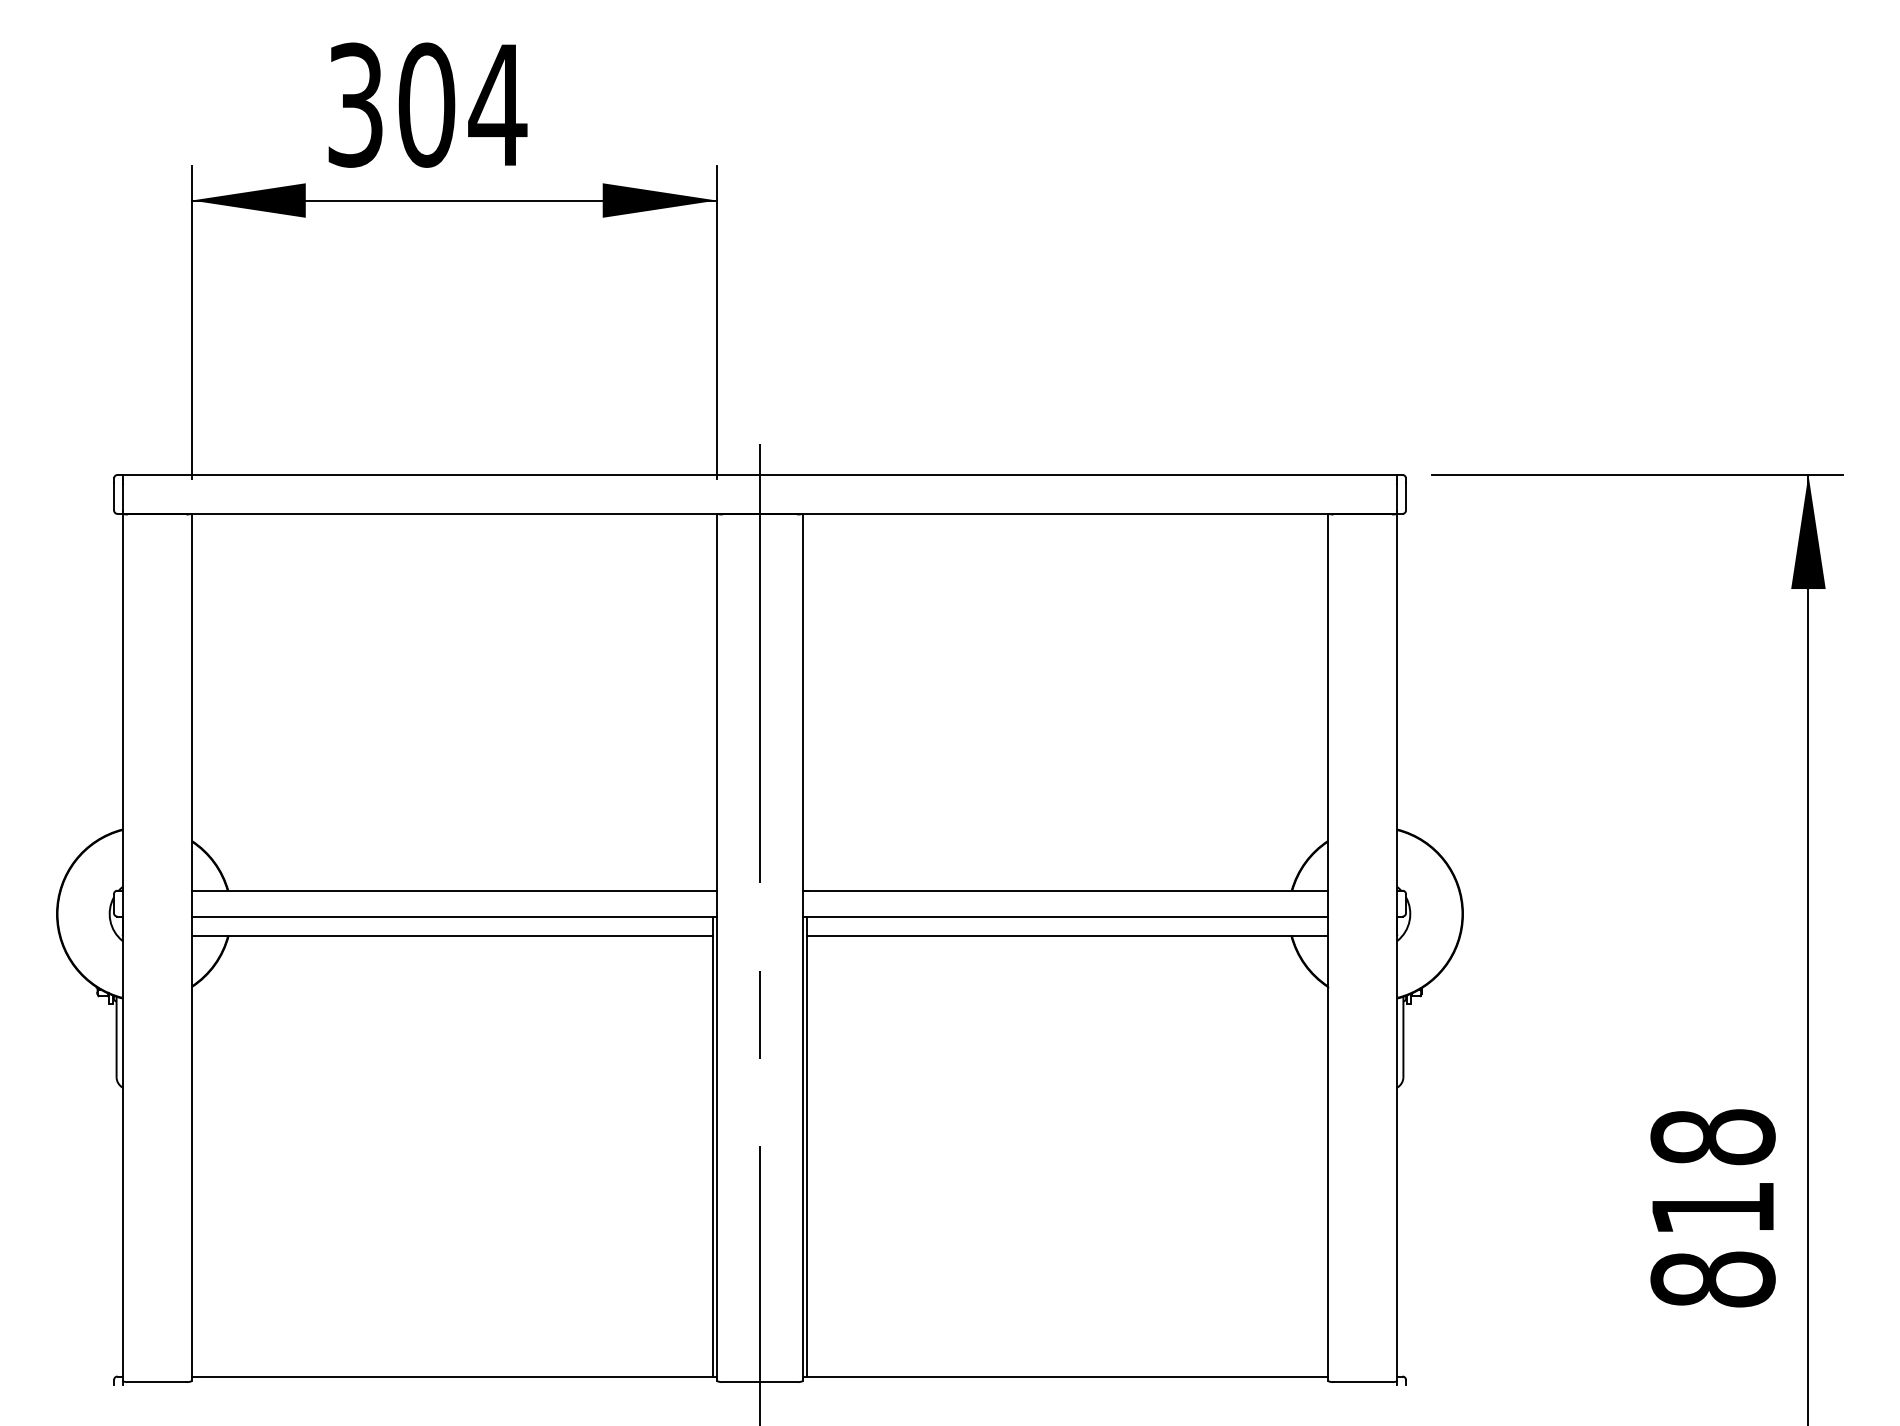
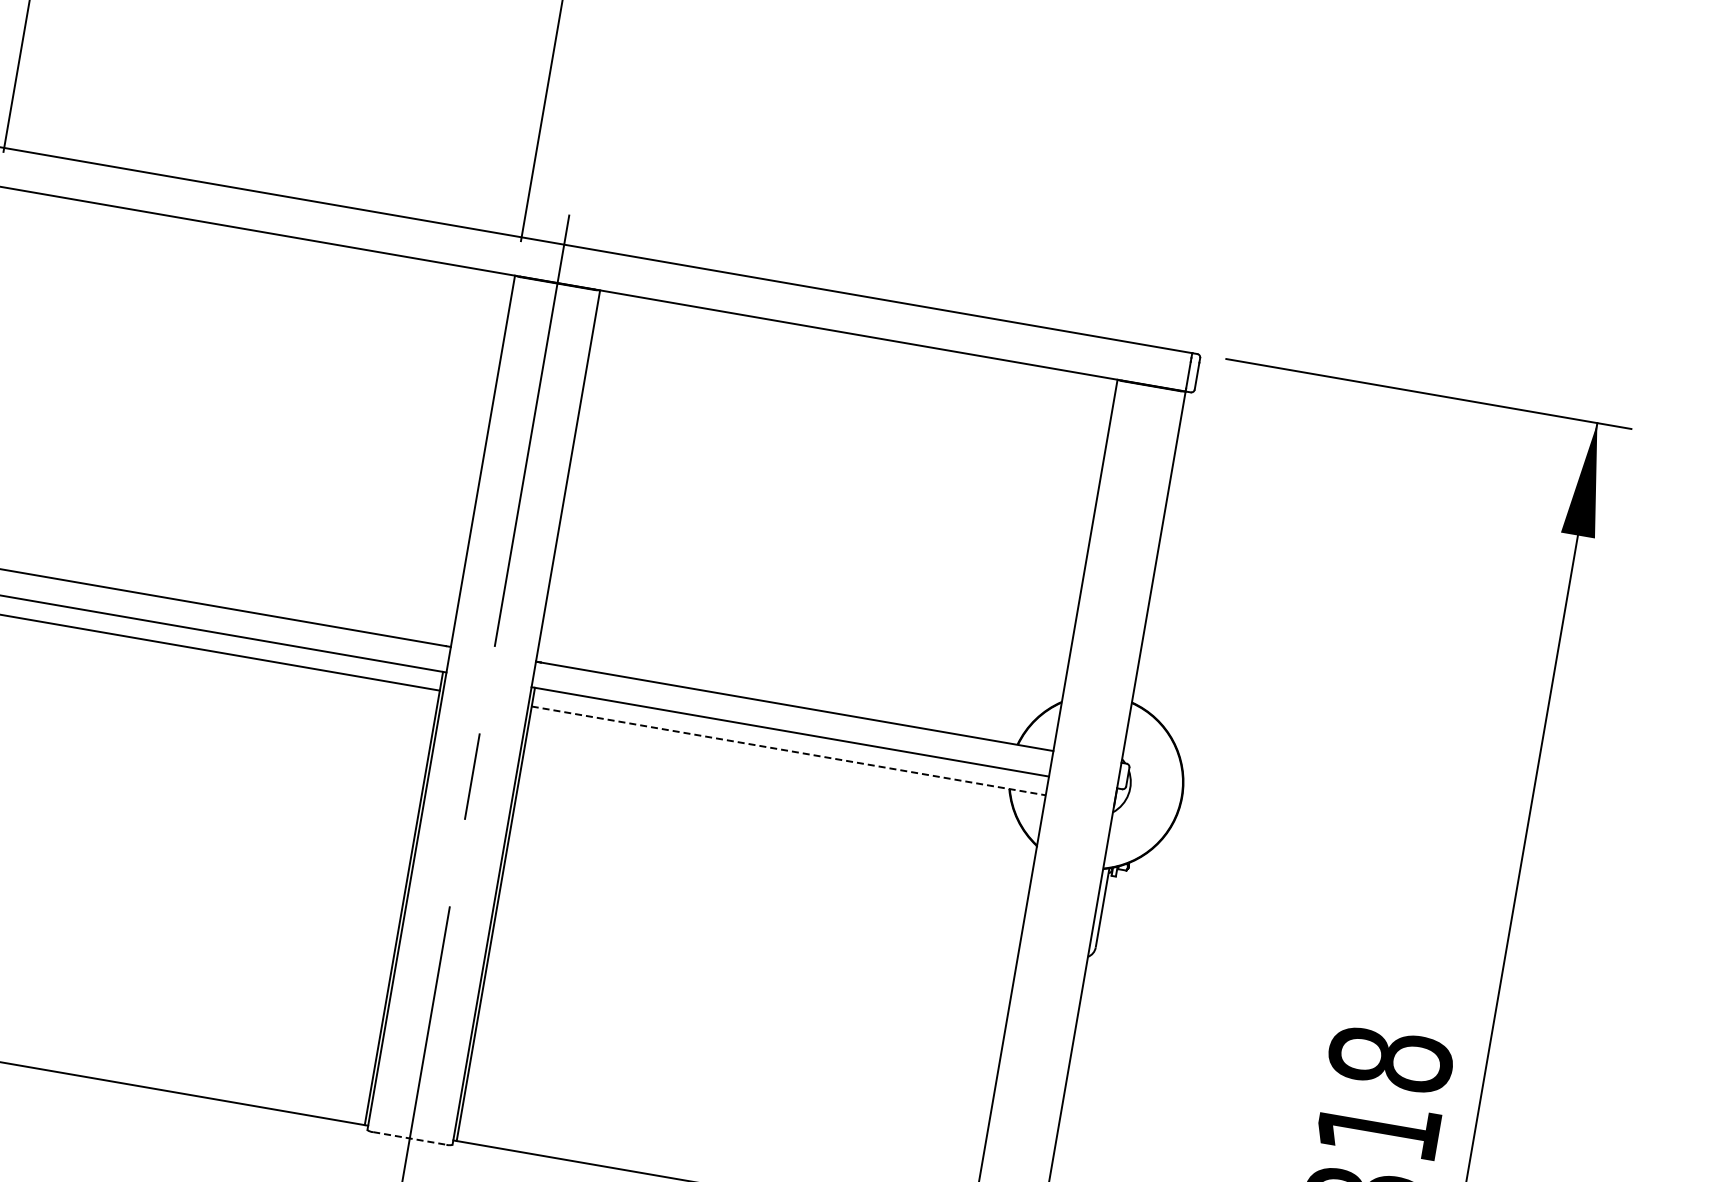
line: (1067, 935) -> (788, 750), solid -> dashed
line: (760, 1381) -> (410, 1138), solid -> dashed

